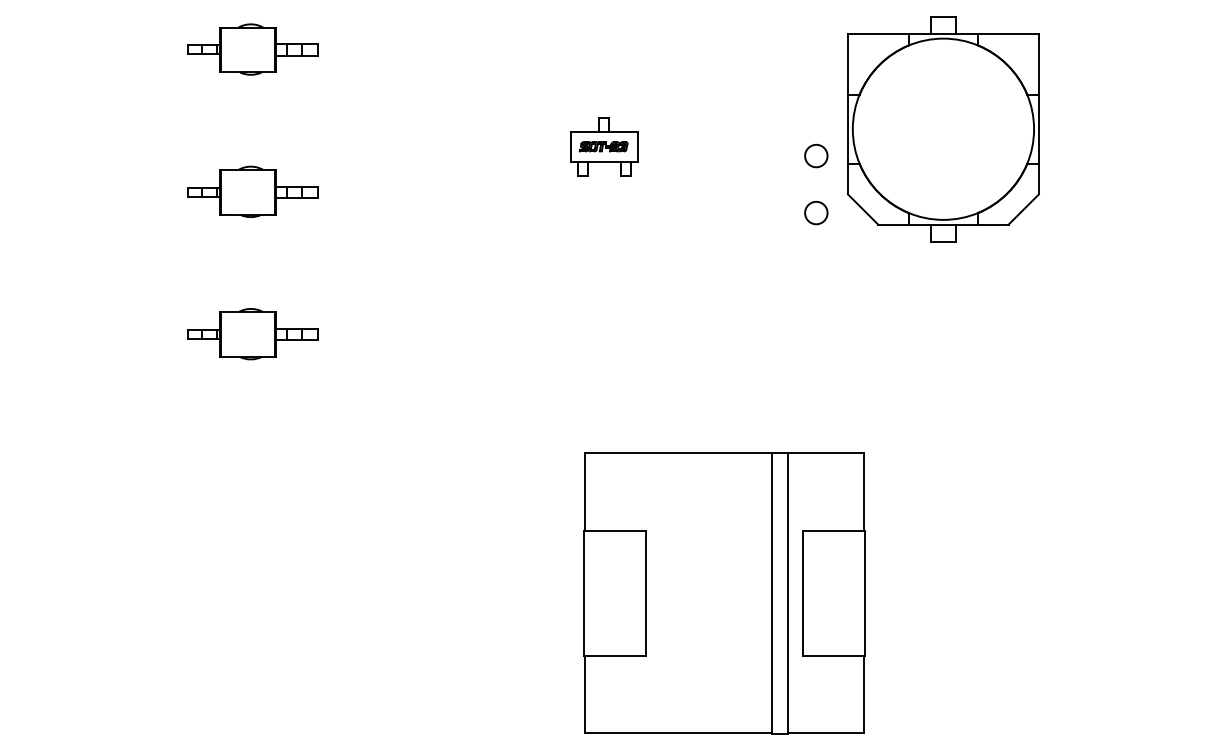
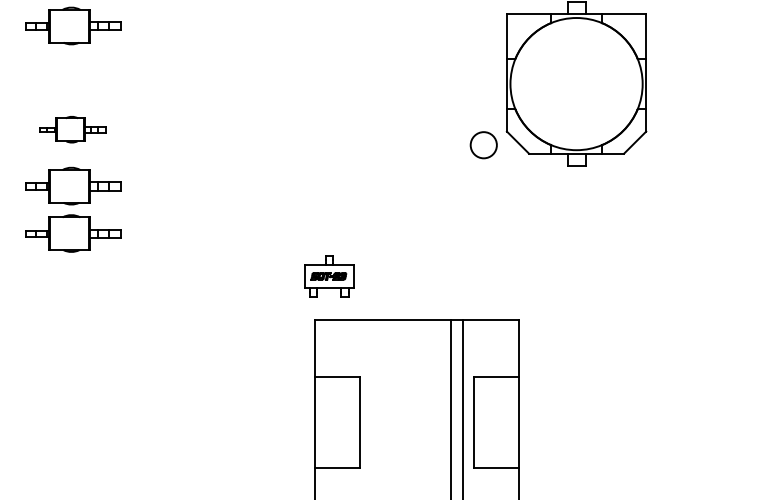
part: (604, 146) -> (329, 276), moved
circle: (816, 155) -> (483, 103), removed
part: (252, 191) -> (72, 129), size x0.7
circle: (816, 212) -> (483, 144), size x1.6
part: (252, 269) -> (72, 186), added

